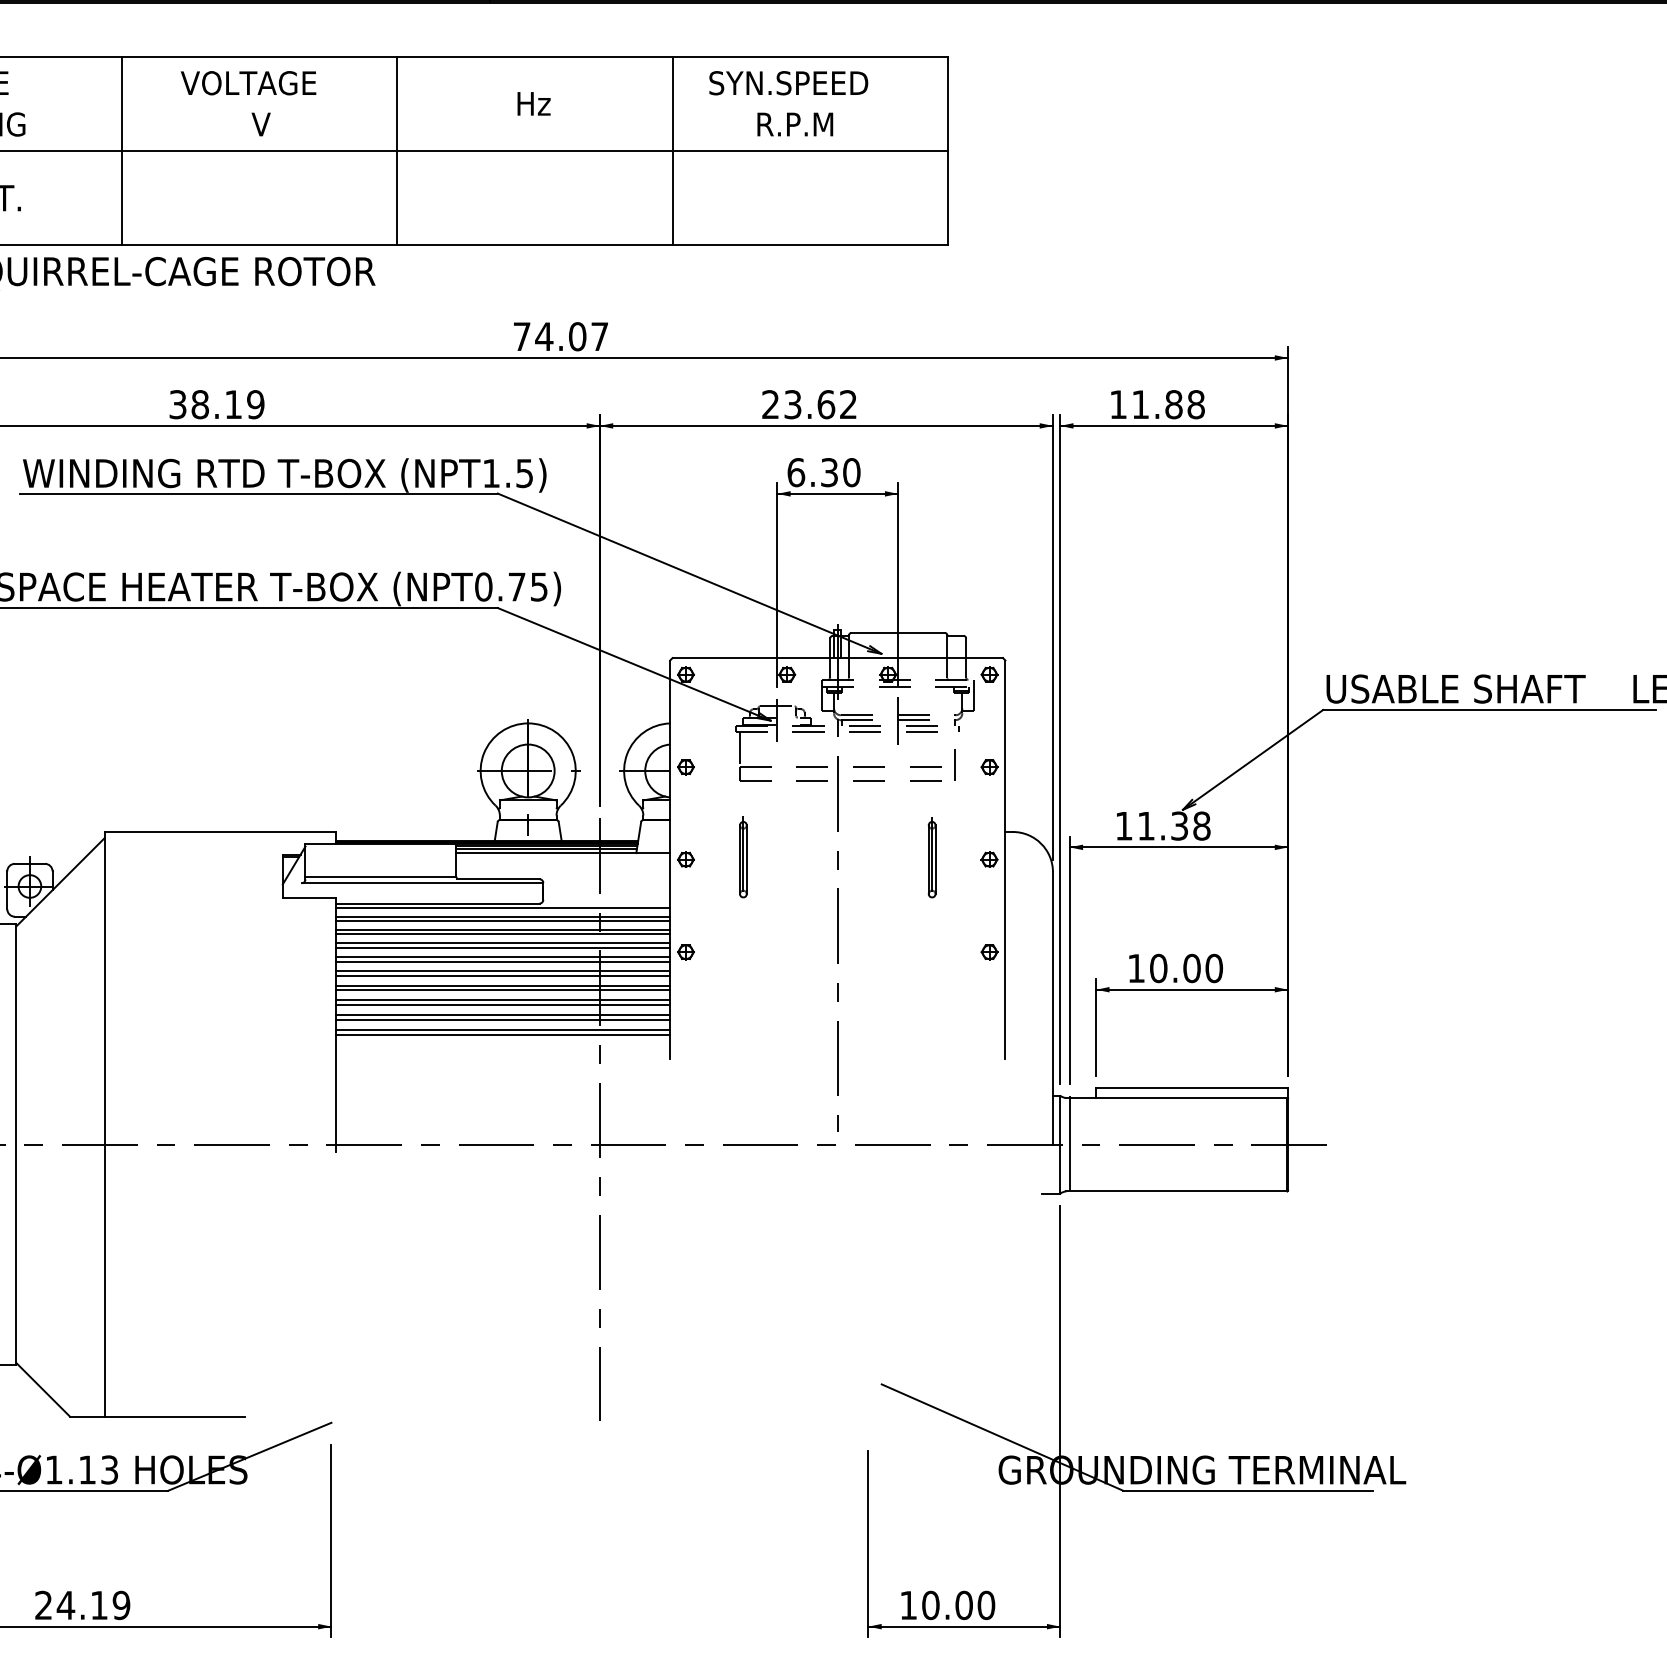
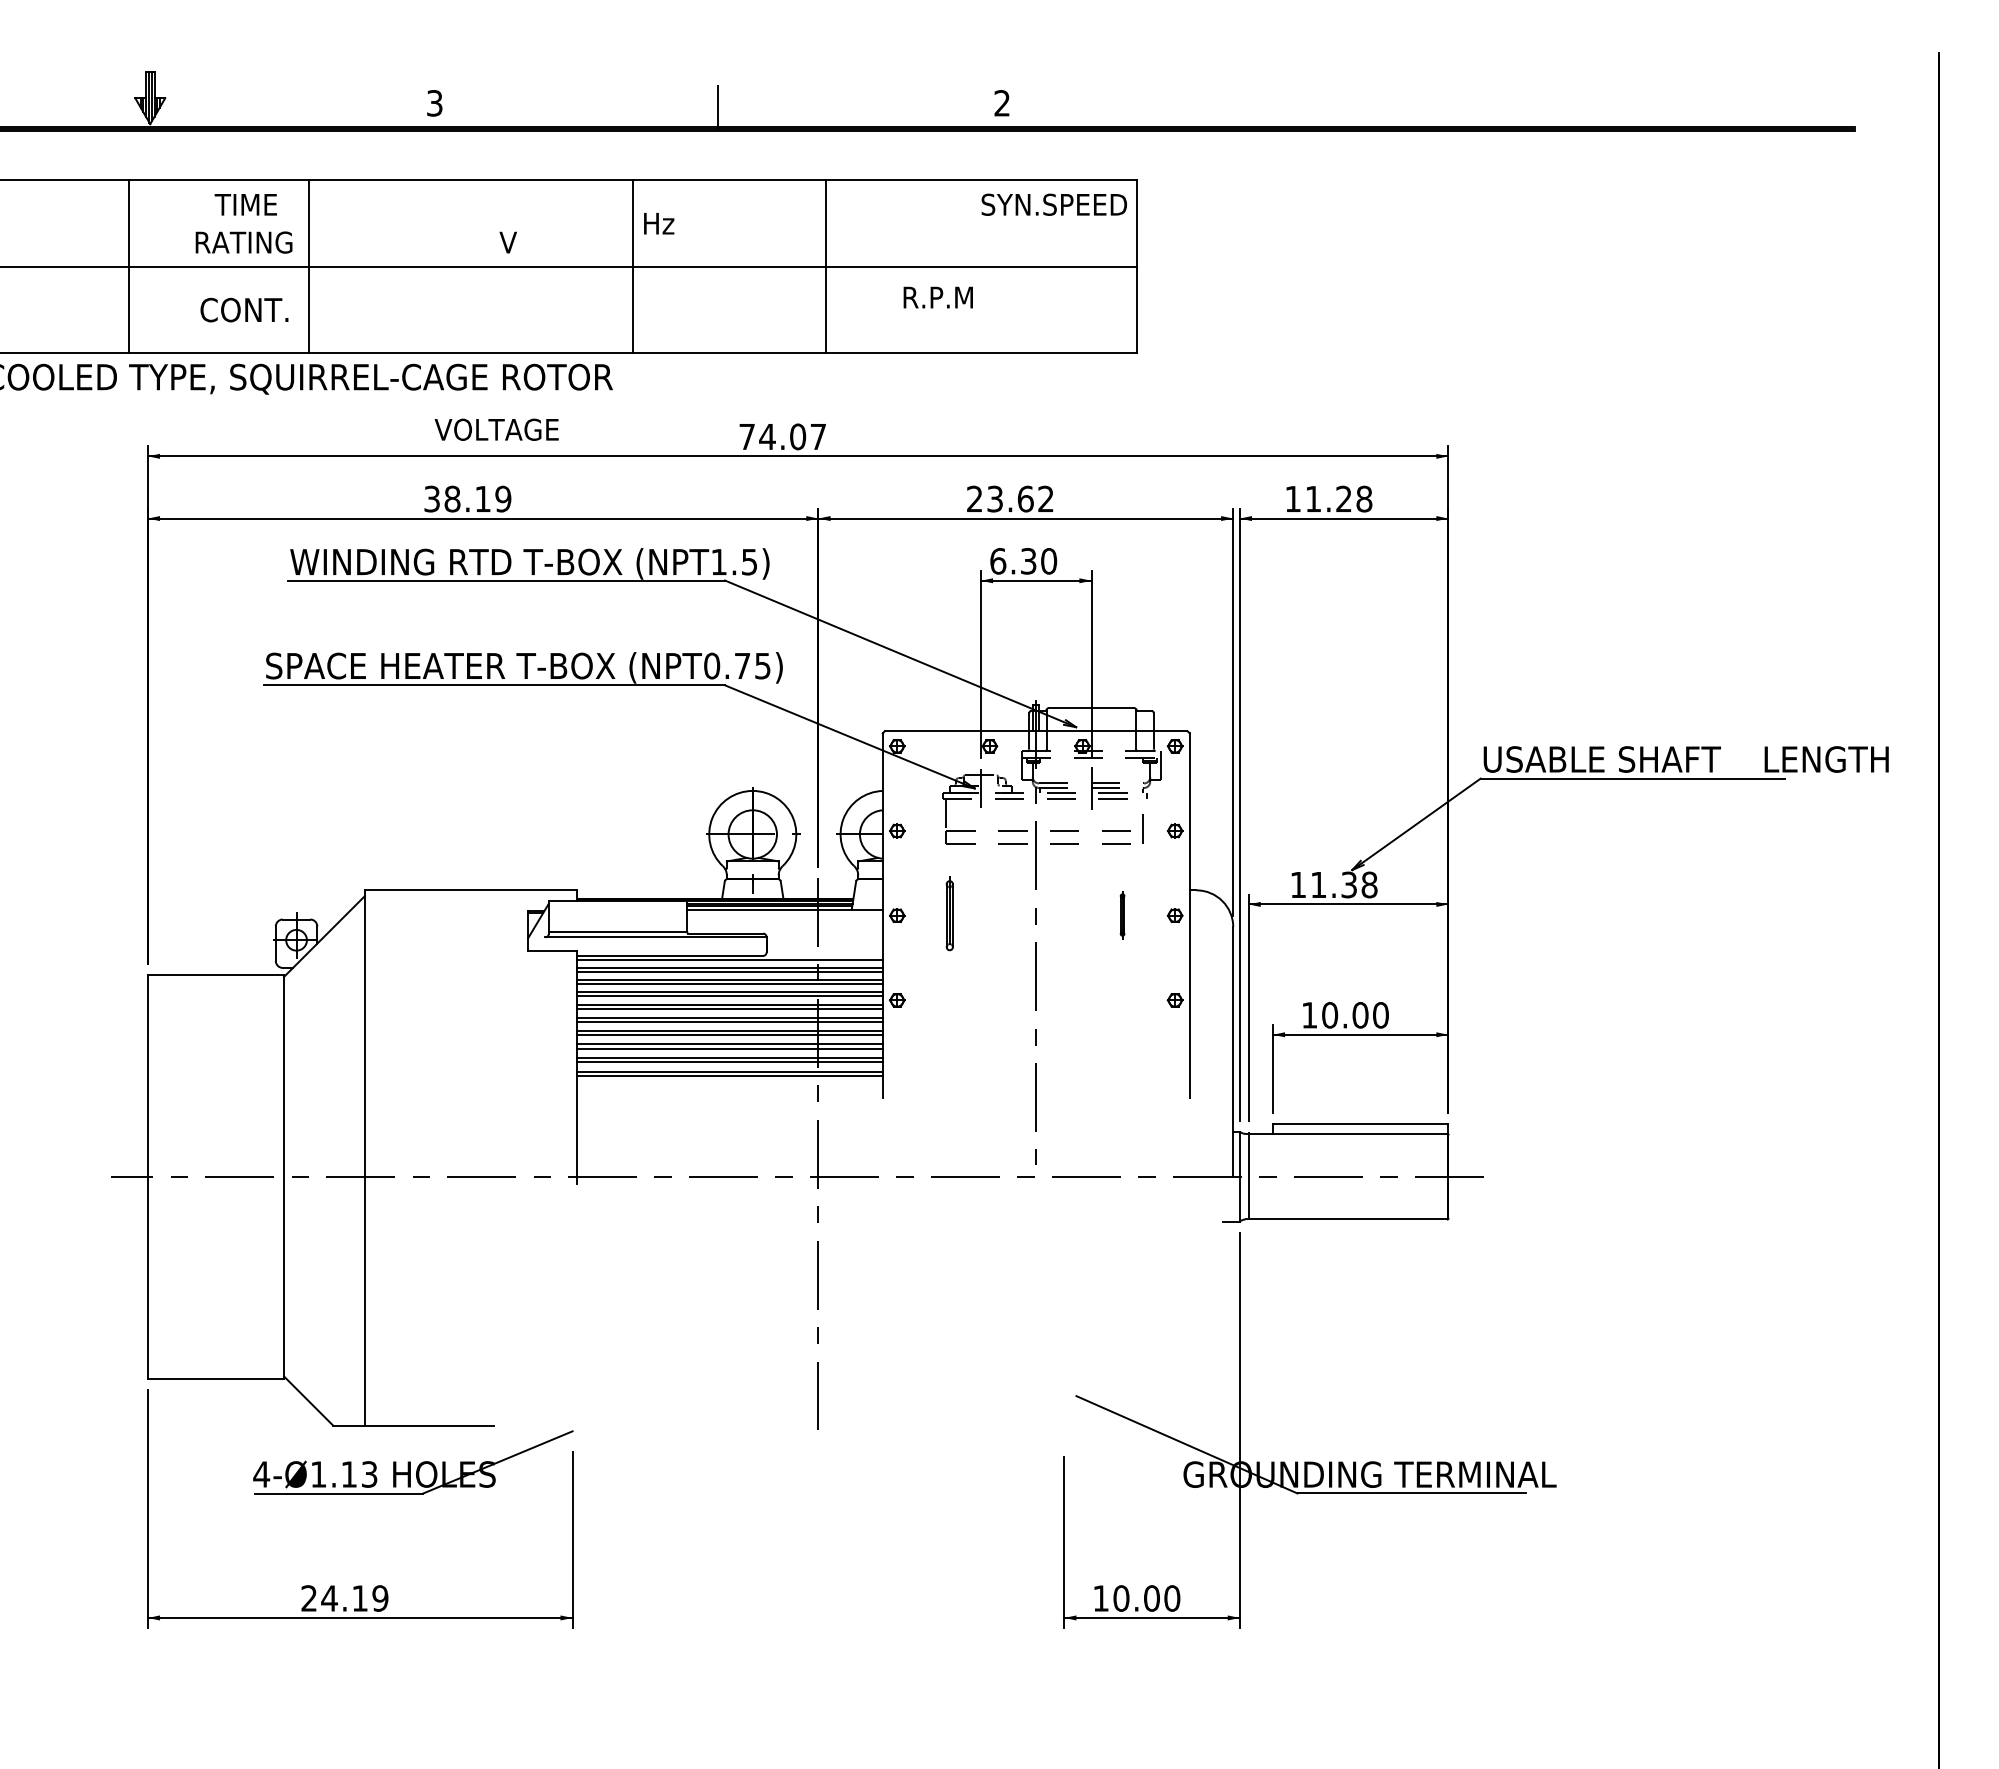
text: (248, 82) -> (496, 429), moved
text: (787, 82) -> (1053, 204), moved
text: (534, 103) -> (659, 223), moved
text: (794, 124) -> (937, 297), moved
line: (121, 150) -> (308, 266), moved
line: (672, 150) -> (825, 266), moved
text: (1174, 404) -> (1344, 498), 11.88 -> 11.28
part: (932, 857) -> (1122, 913), size x0.6

